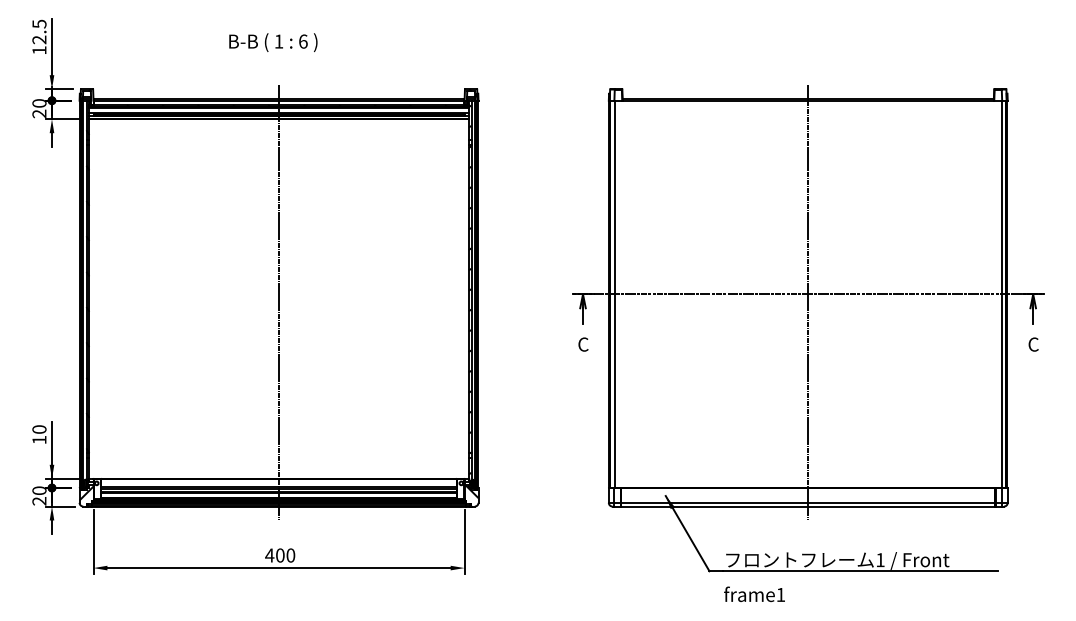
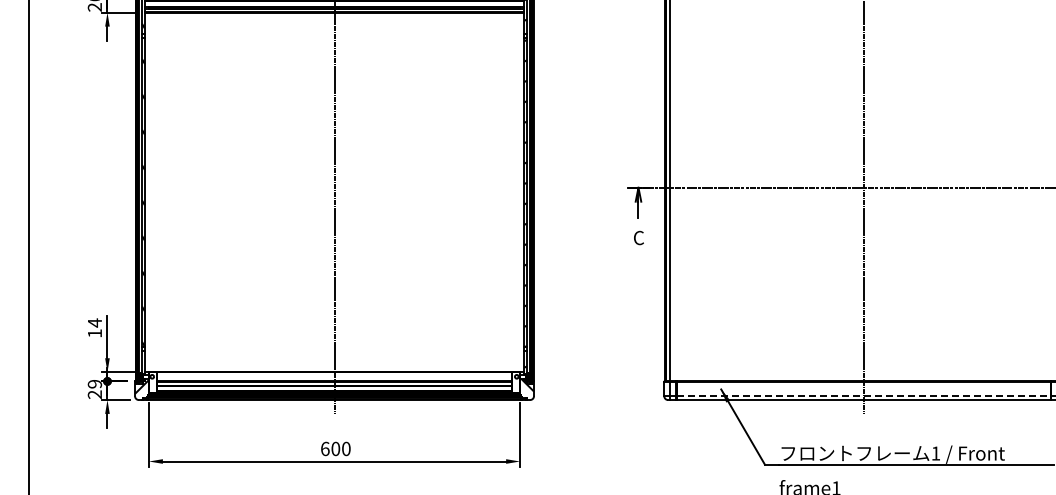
text: (39, 429) -> (94, 322), 10 -> 14
text: (39, 490) -> (94, 383), 20 -> 29
line: (808, 502) -> (863, 395), solid -> dashed
text: (269, 555) -> (324, 448), 400 -> 600

